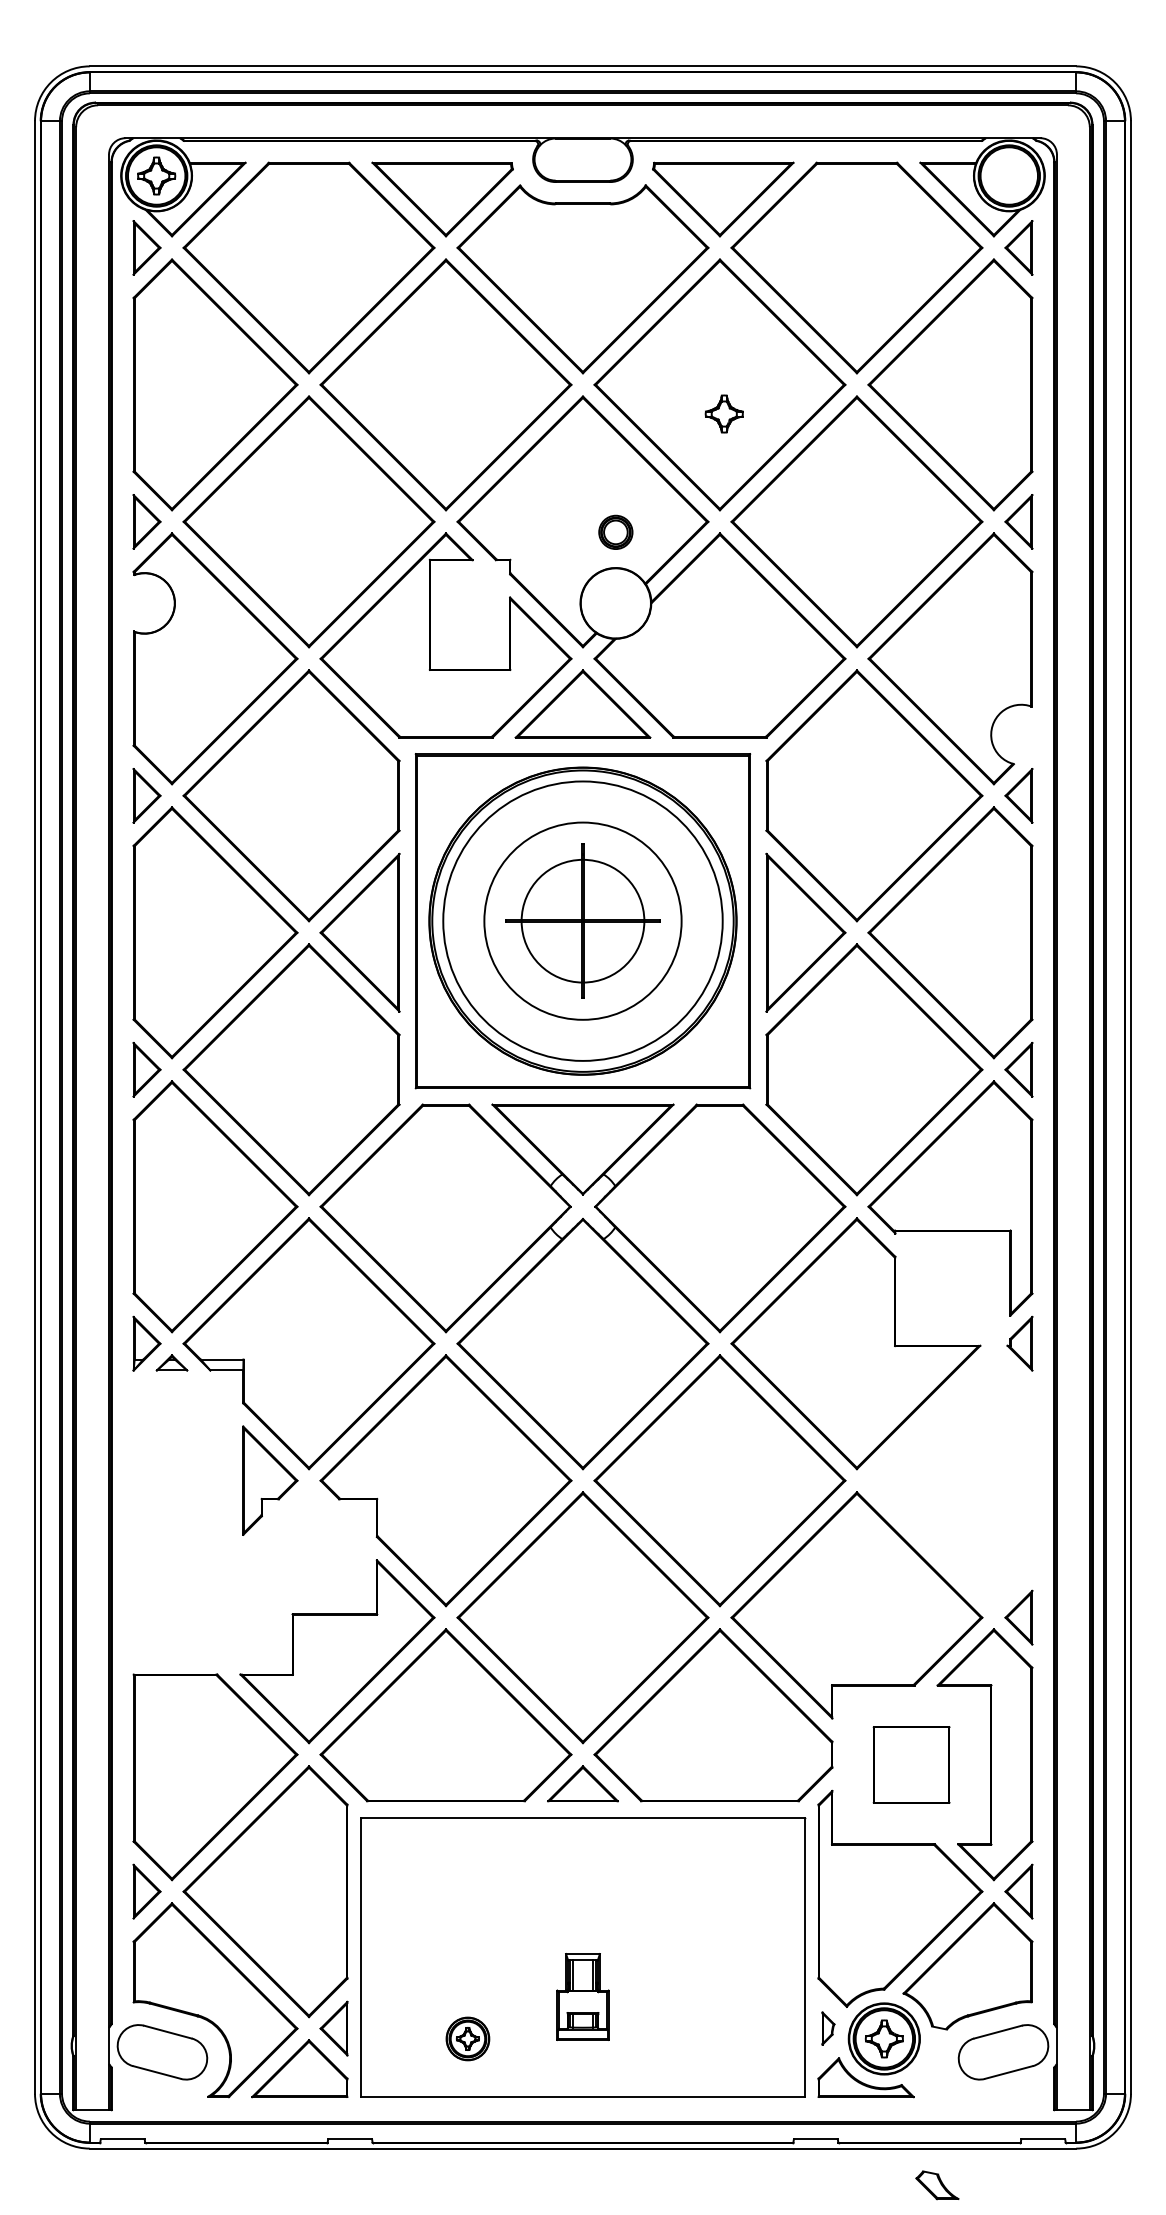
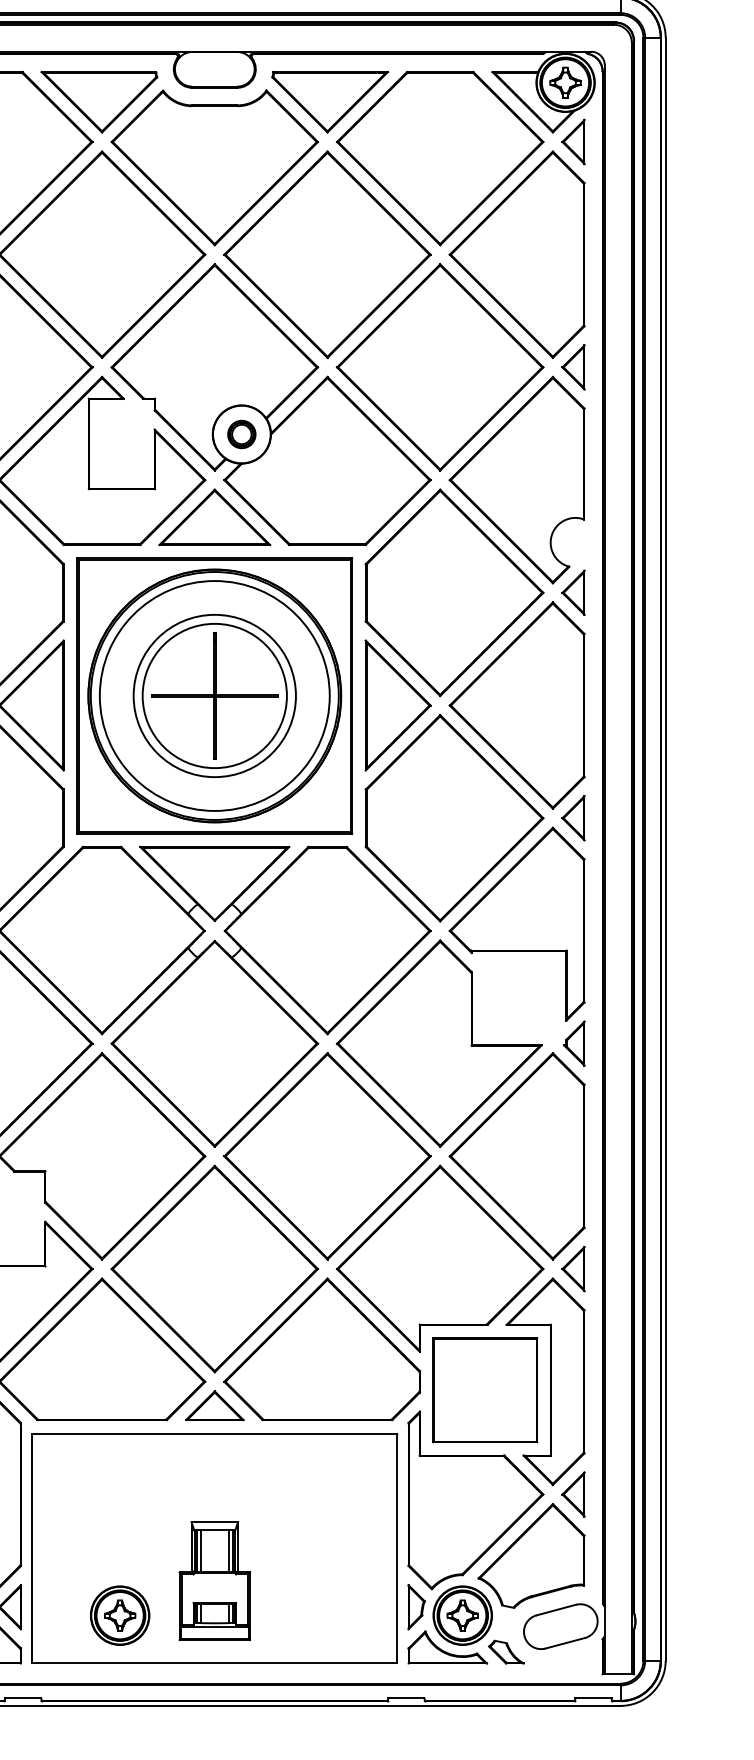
part: (723, 413) -> (564, 82), moved
part: (615, 531) -> (241, 433), moved
circle: (582, 920) -> (214, 695), size x1.43
part: (950, 1480) -> (517, 1156), added
part: (911, 1764) -> (485, 1389), size x1.67
part: (582, 1996) -> (214, 1580), size x1.67
part: (828, 2028) -> (416, 1607), size x1.67
part: (467, 2038) -> (119, 1615), size x1.67
part: (937, 2185) -> (506, 1652), moved

